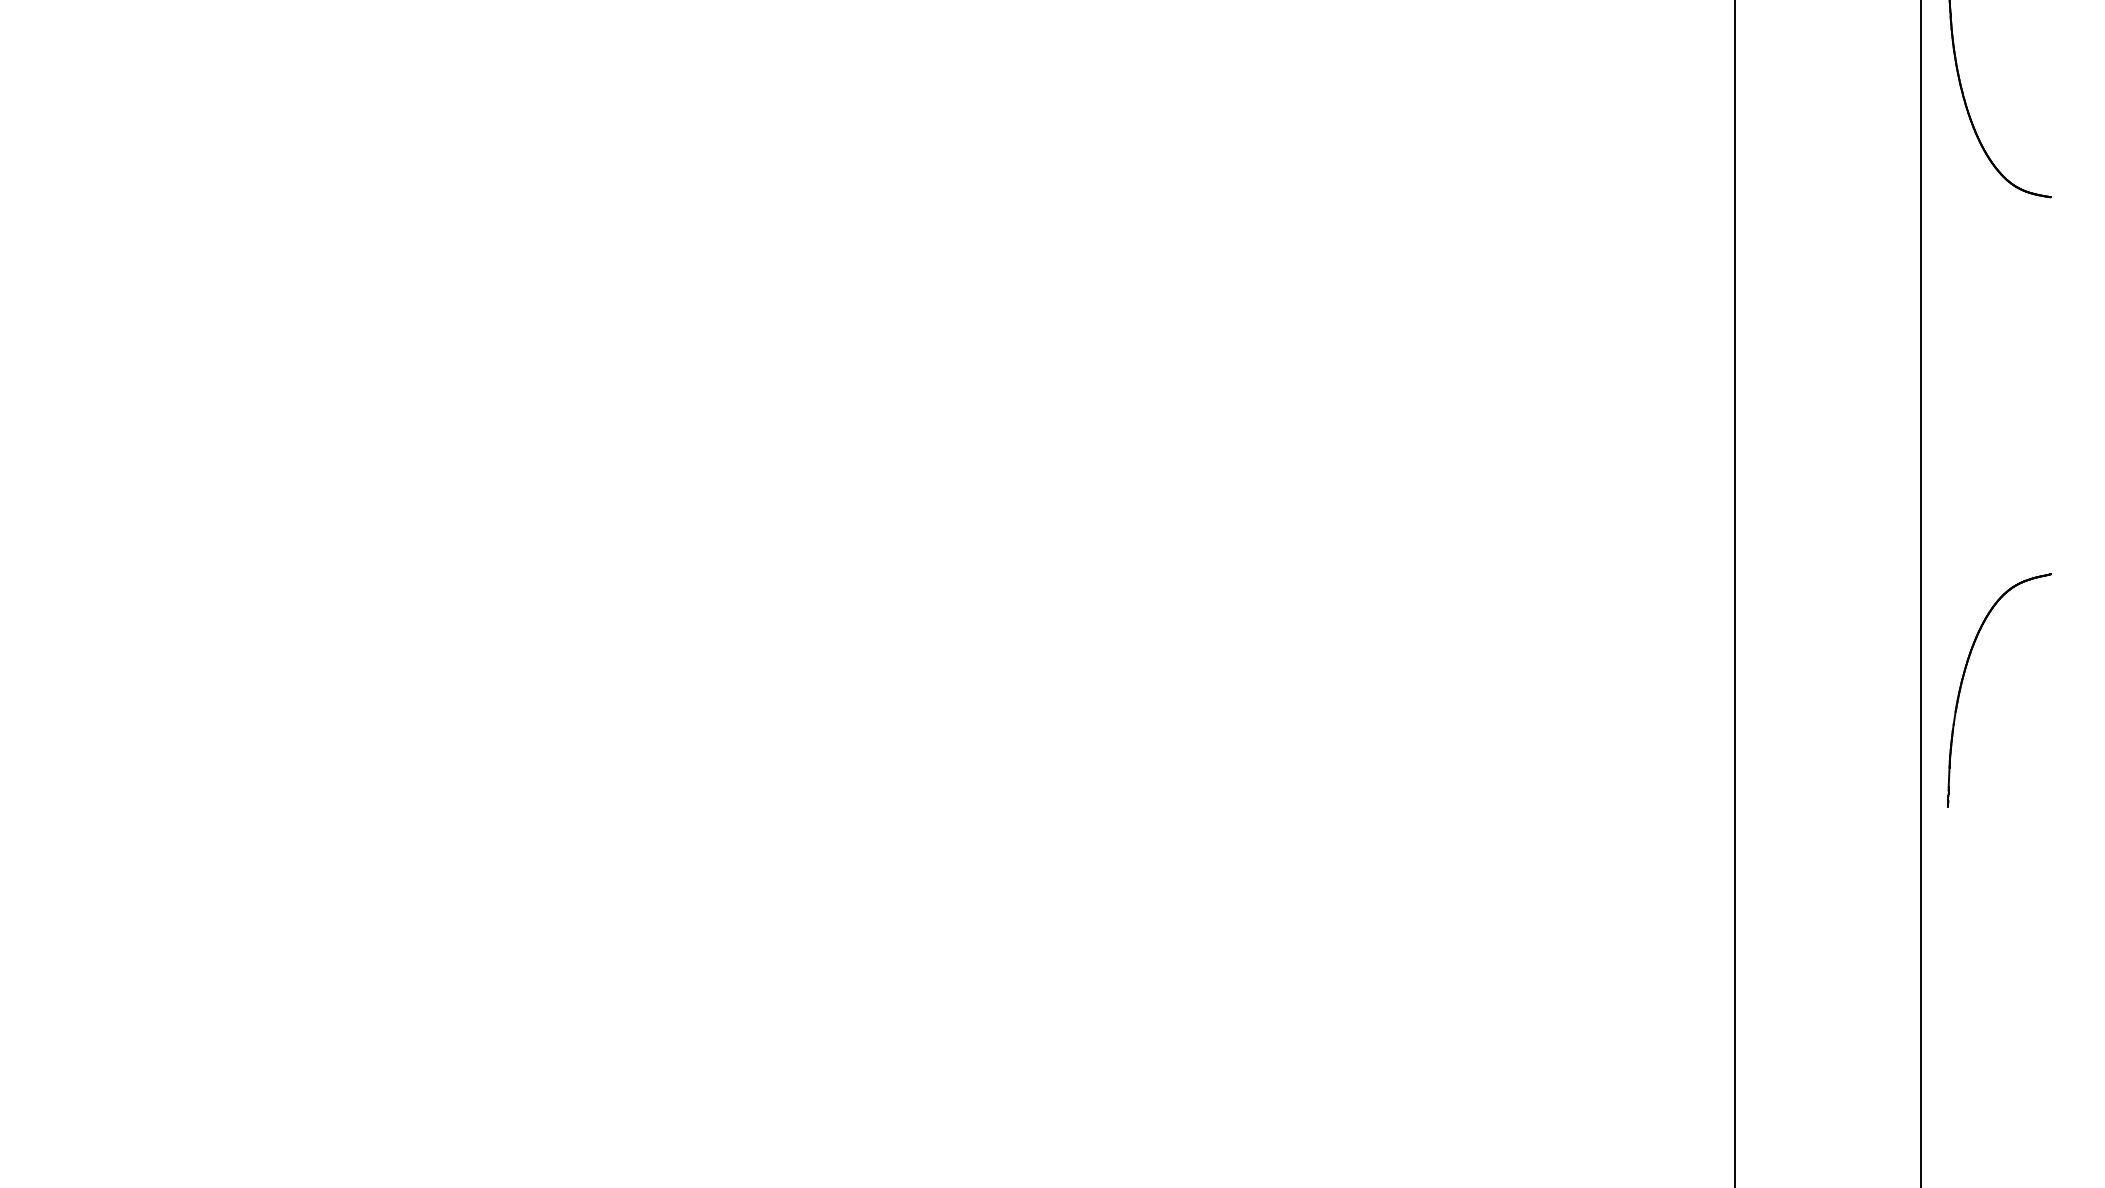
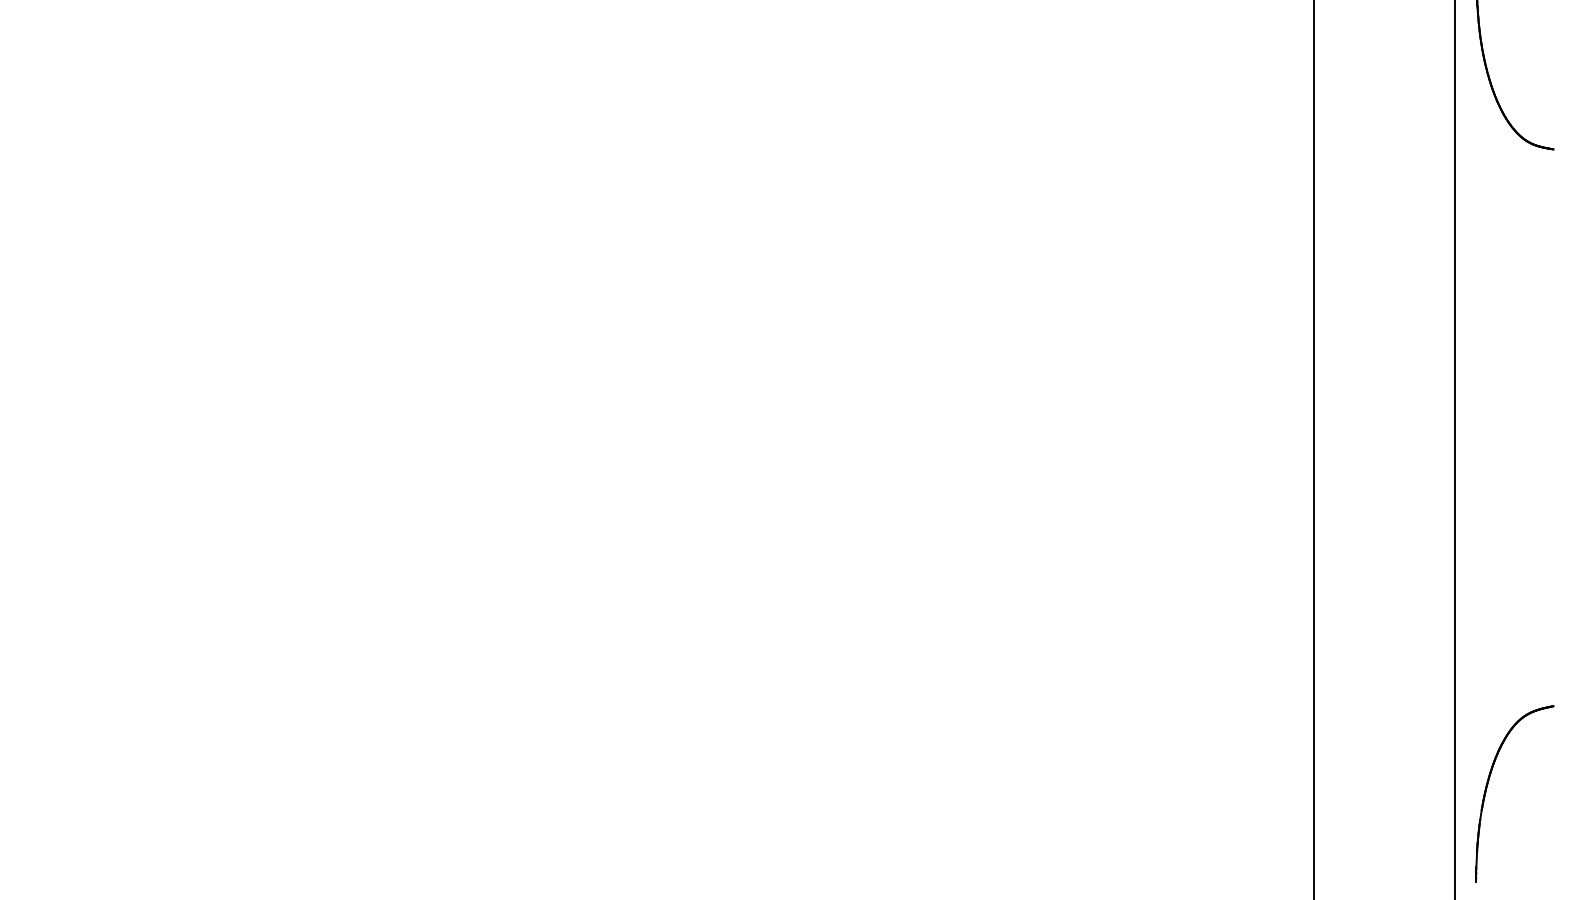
part: (1963, 683) -> (1487, 788), moved

